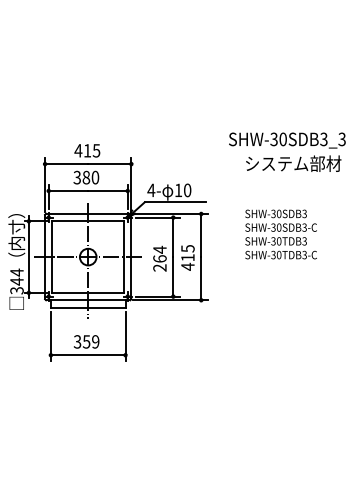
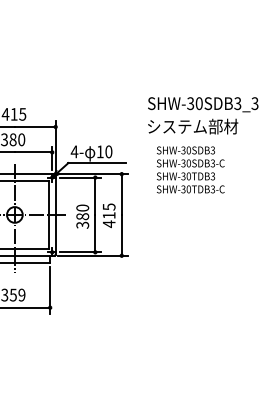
text: (293, 163) -> (192, 126), moved
text: (280, 234) -> (190, 169), moved
text: (159, 258) -> (82, 216), 264 -> 380

